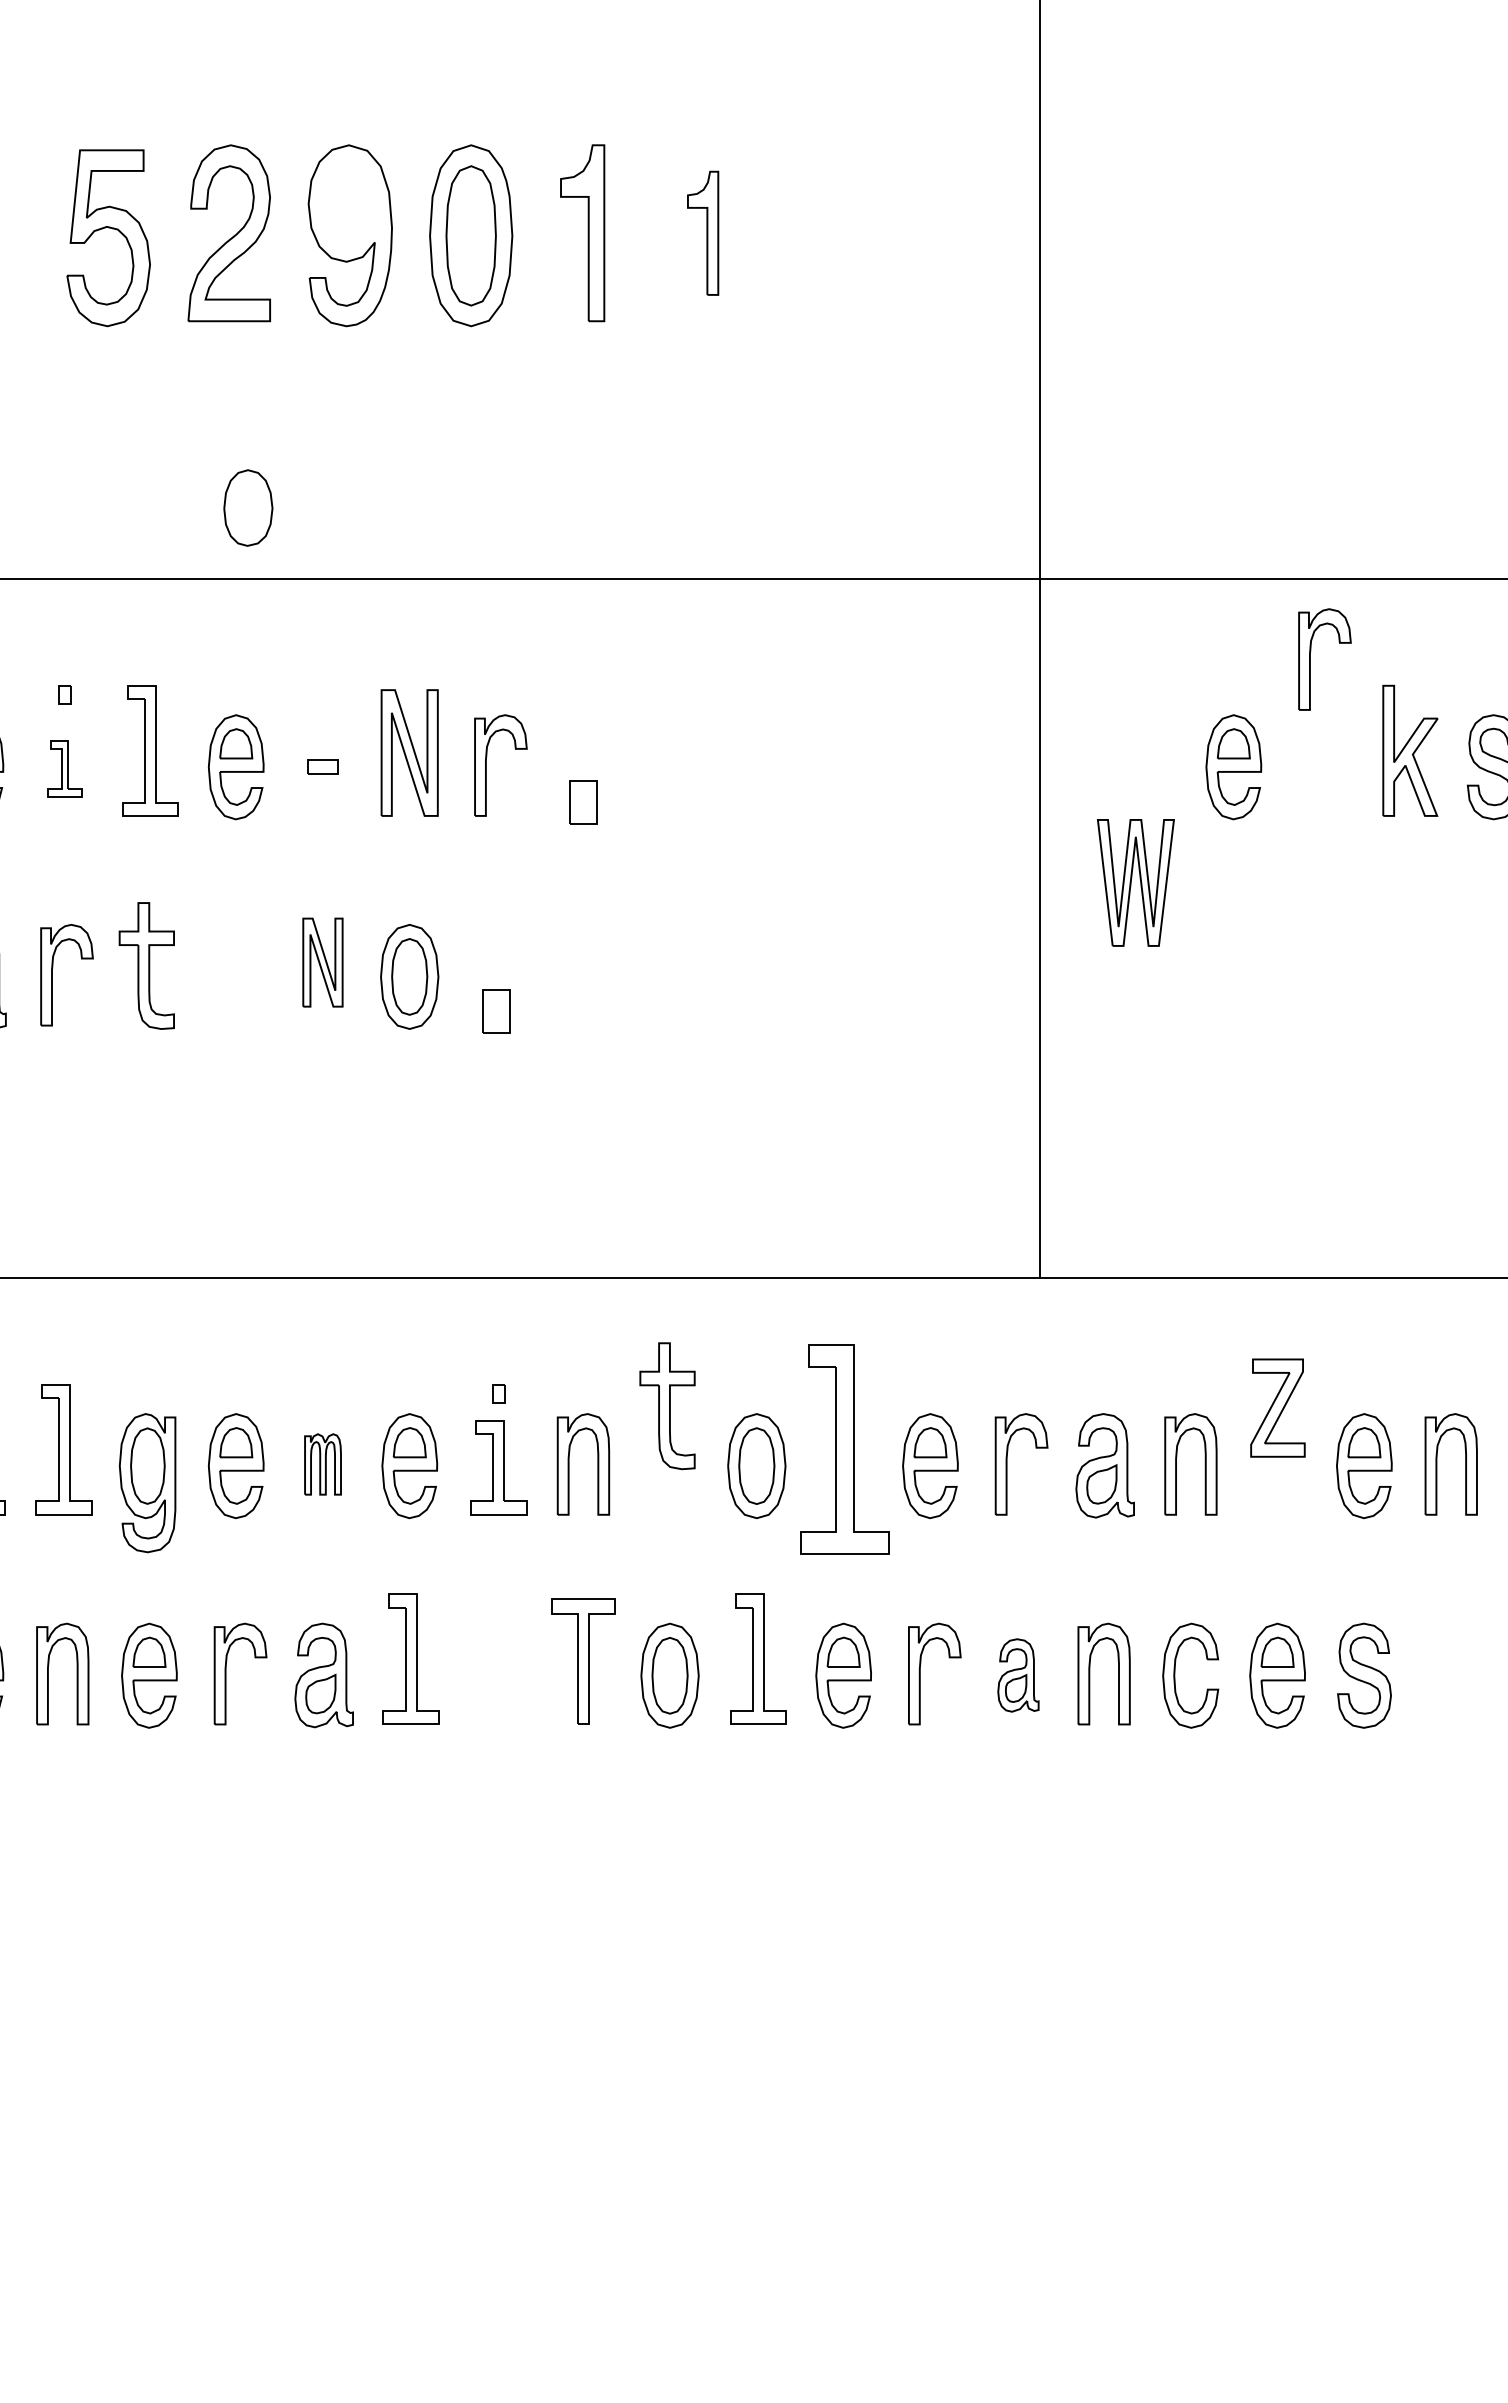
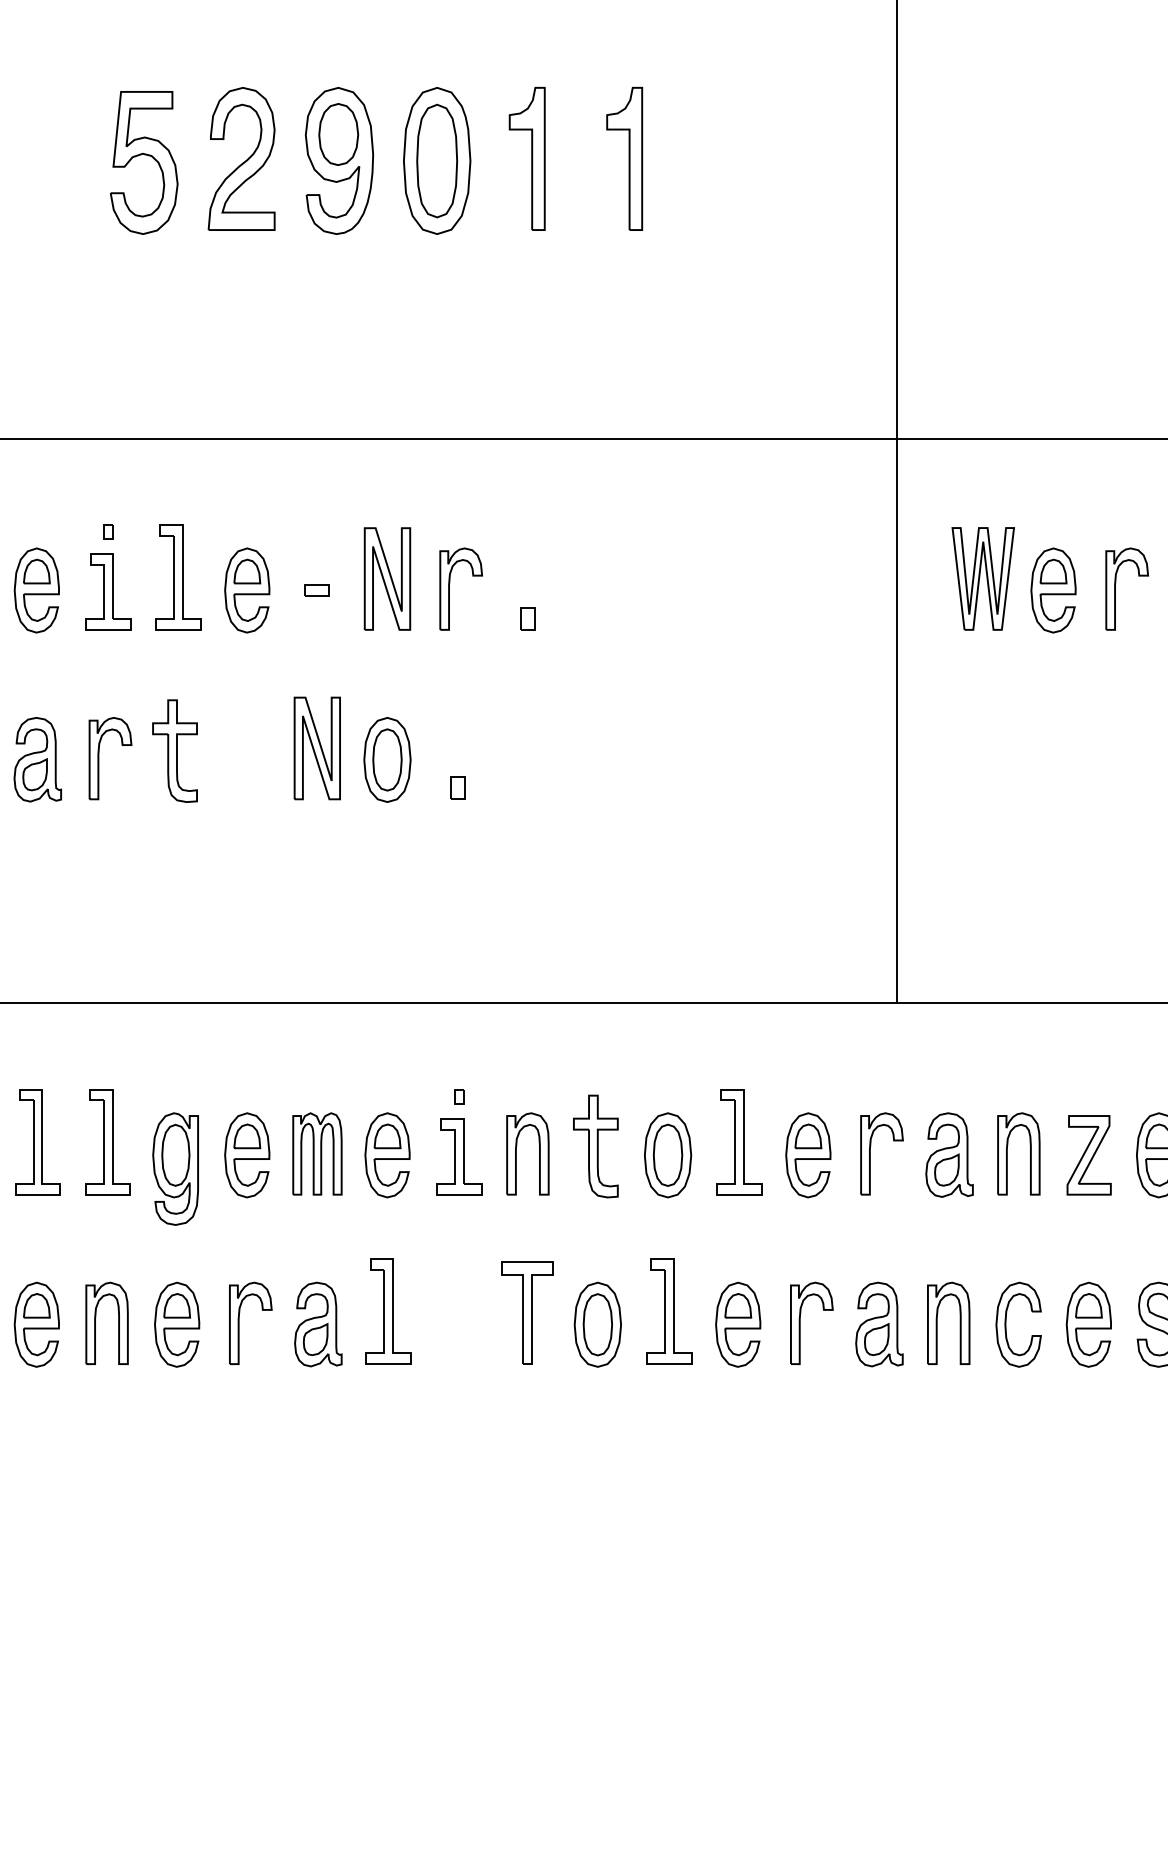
part: (702, 233) -> (624, 159), size x1.43
part: (248, 507) -> (338, 134), moved
part: (1310, 659) -> (1115, 589), moved
part: (64, 768) -> (108, 591), size x1.67
part: (583, 802) -> (527, 619), size x0.62
part: (1135, 882) -> (982, 578), moved
part: (322, 962) -> (317, 748), size x1.43
part: (496, 1012) -> (457, 788), size x0.62
part: (667, 1406) -> (595, 1146), moved
part: (1277, 1407) -> (1088, 1154), moved
part: (844, 1449) -> (738, 1141), size x0.62
part: (322, 1464) -> (317, 1154), size x1.67
part: (1018, 1675) -> (879, 1324), size x1.43

